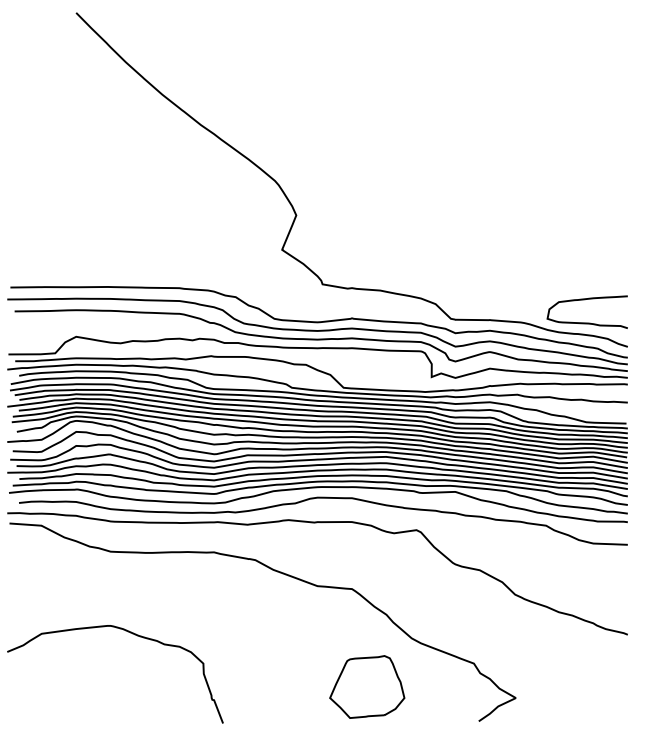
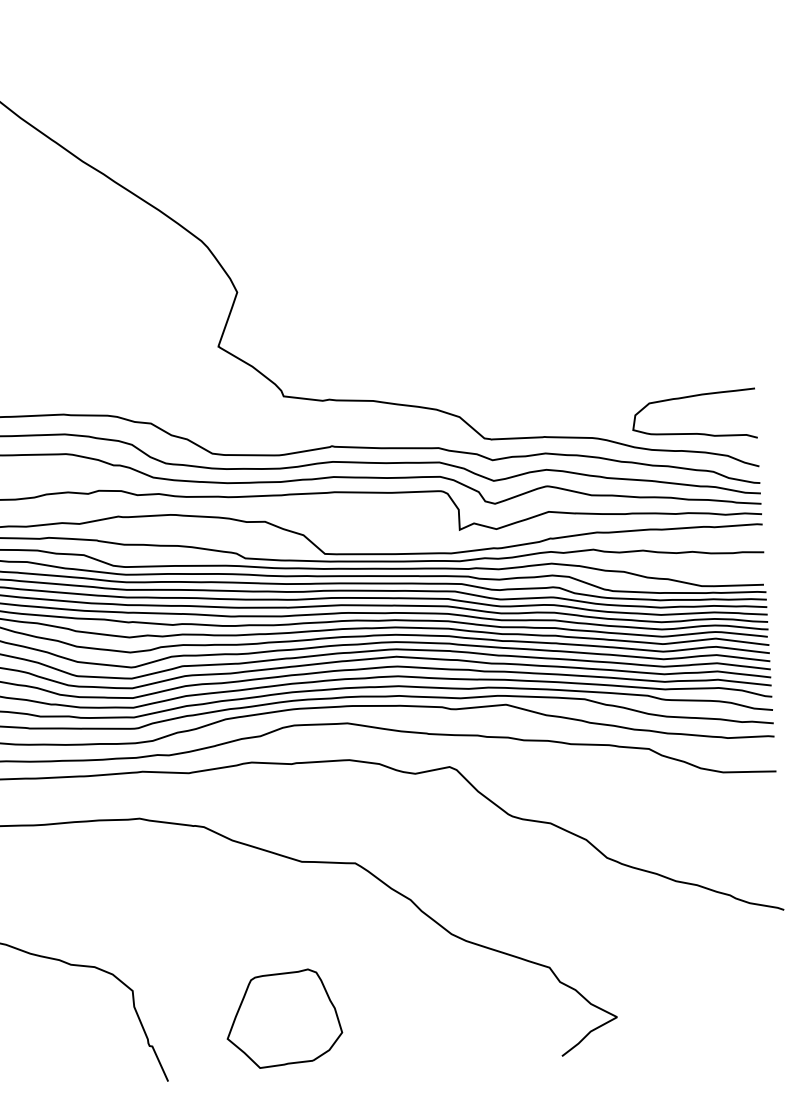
part: (367, 686) -> (284, 1017), moved

